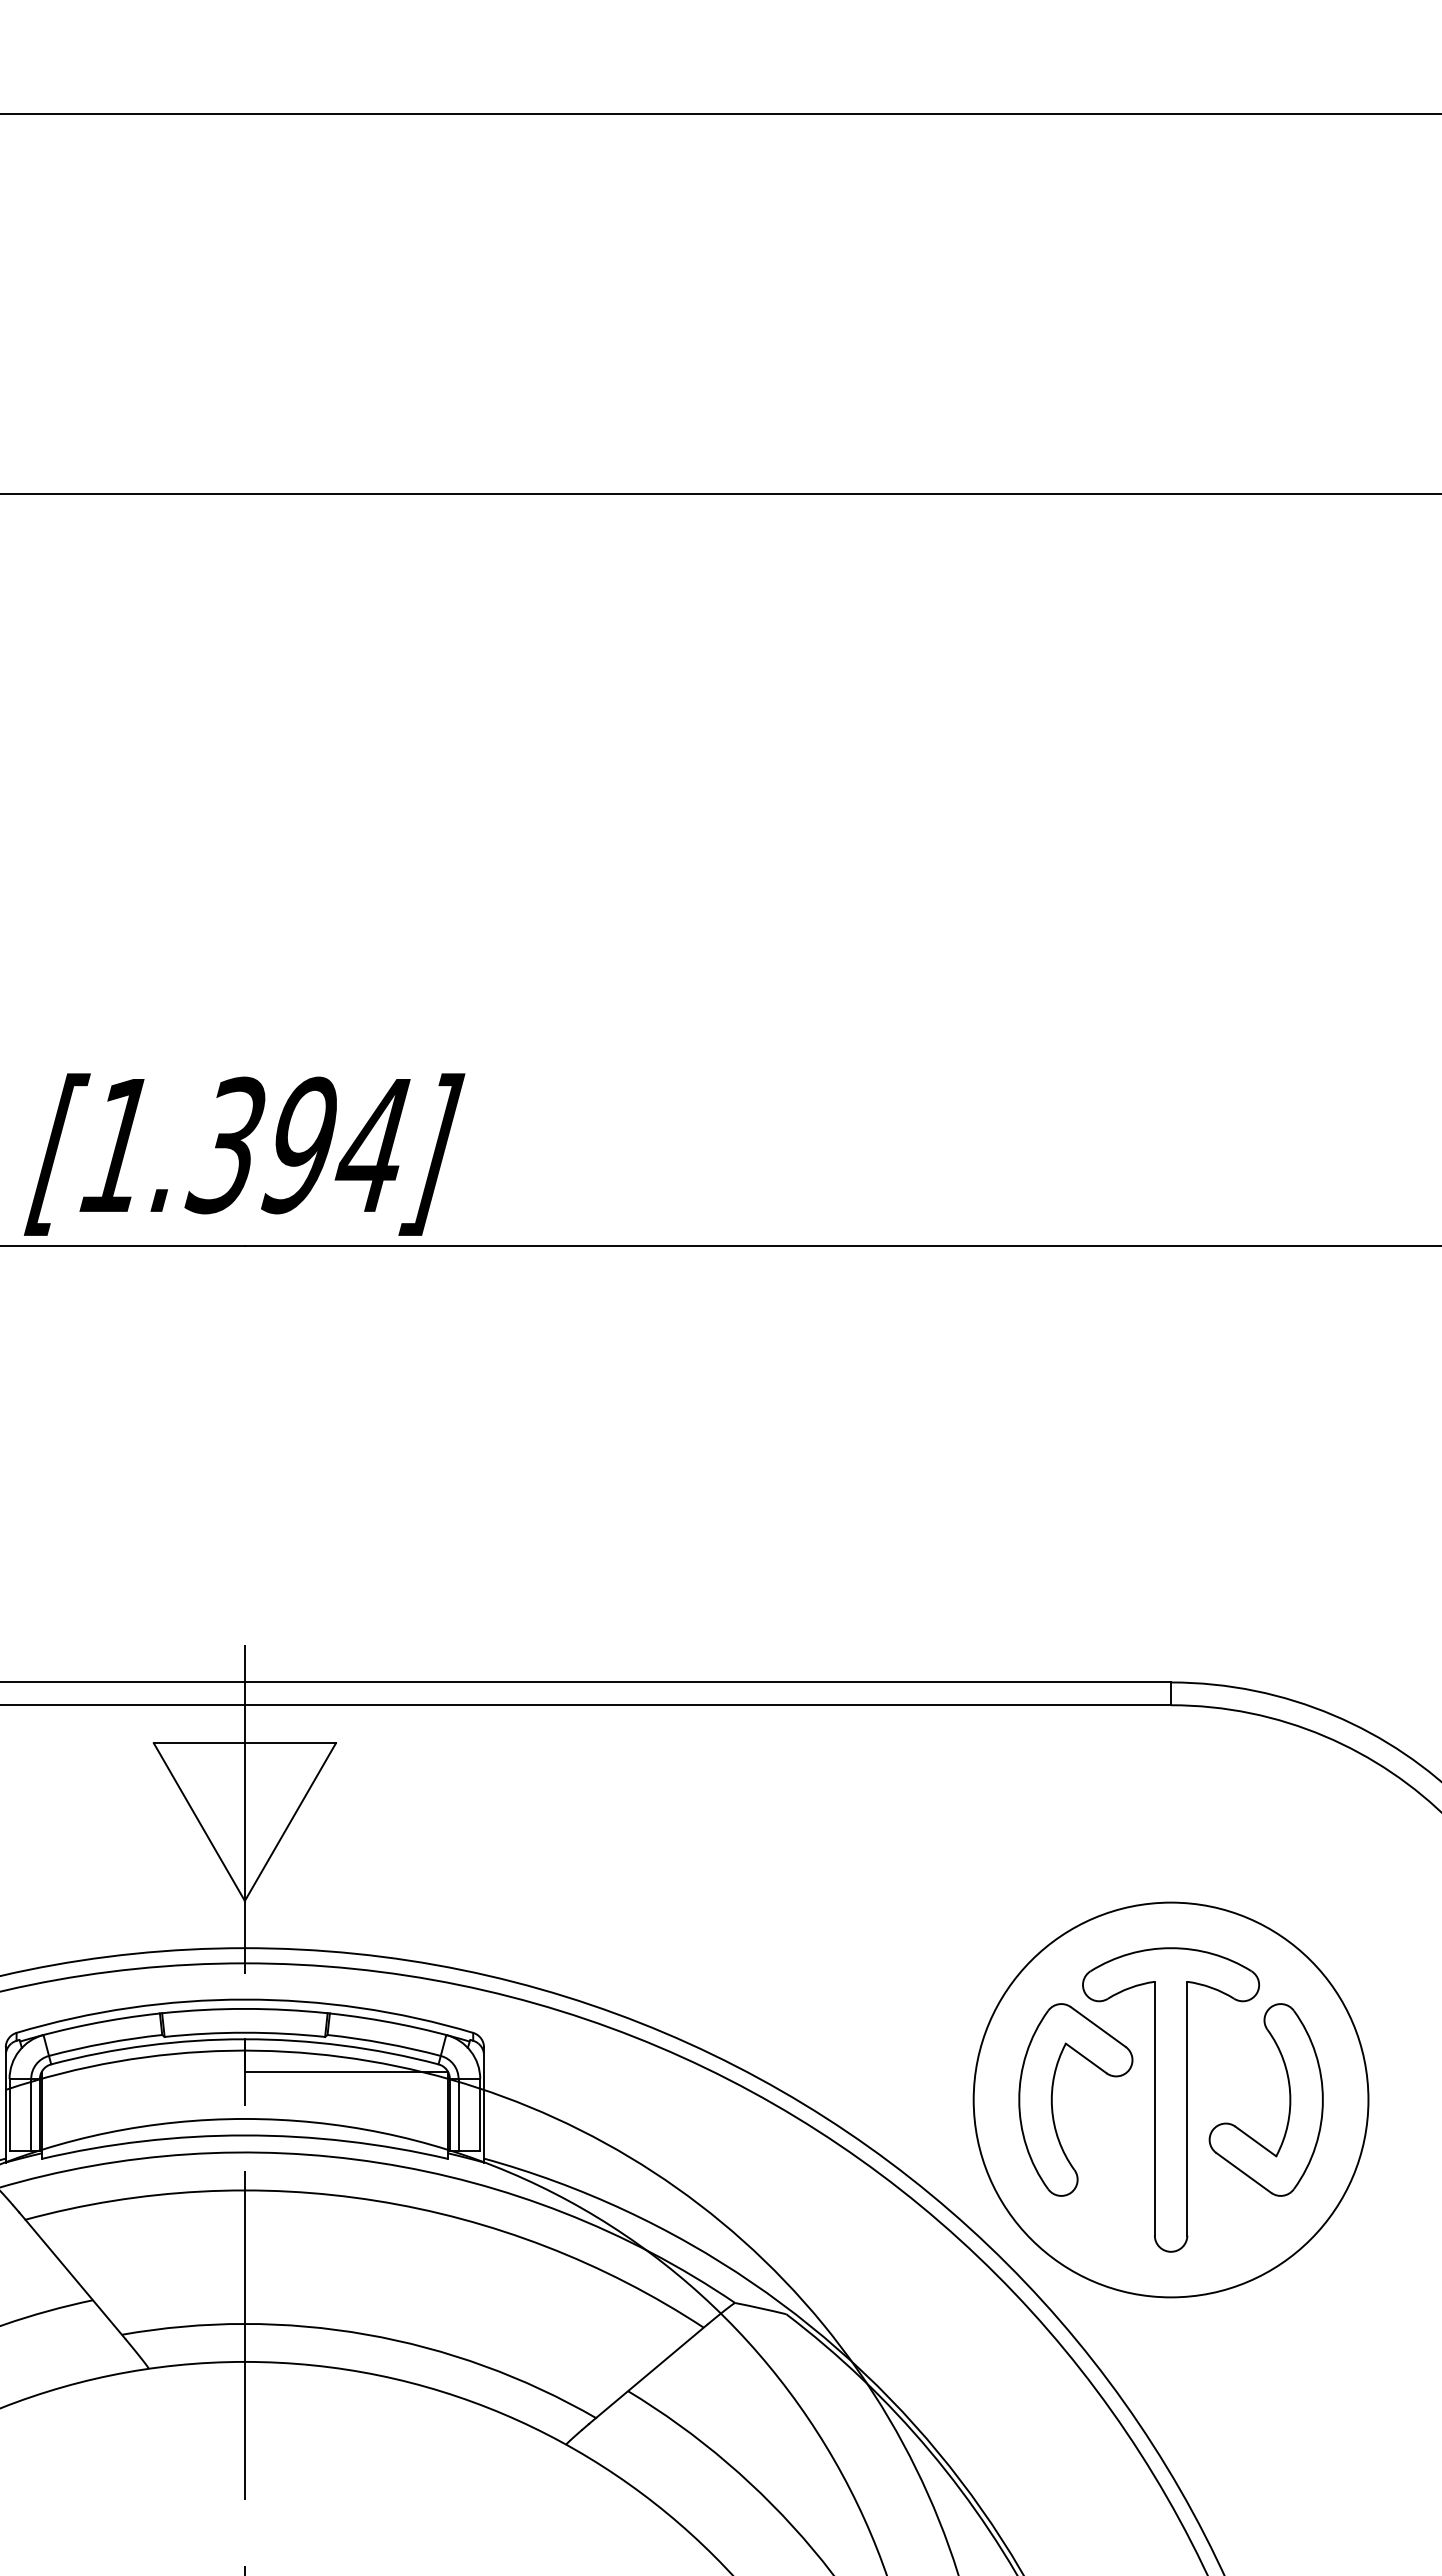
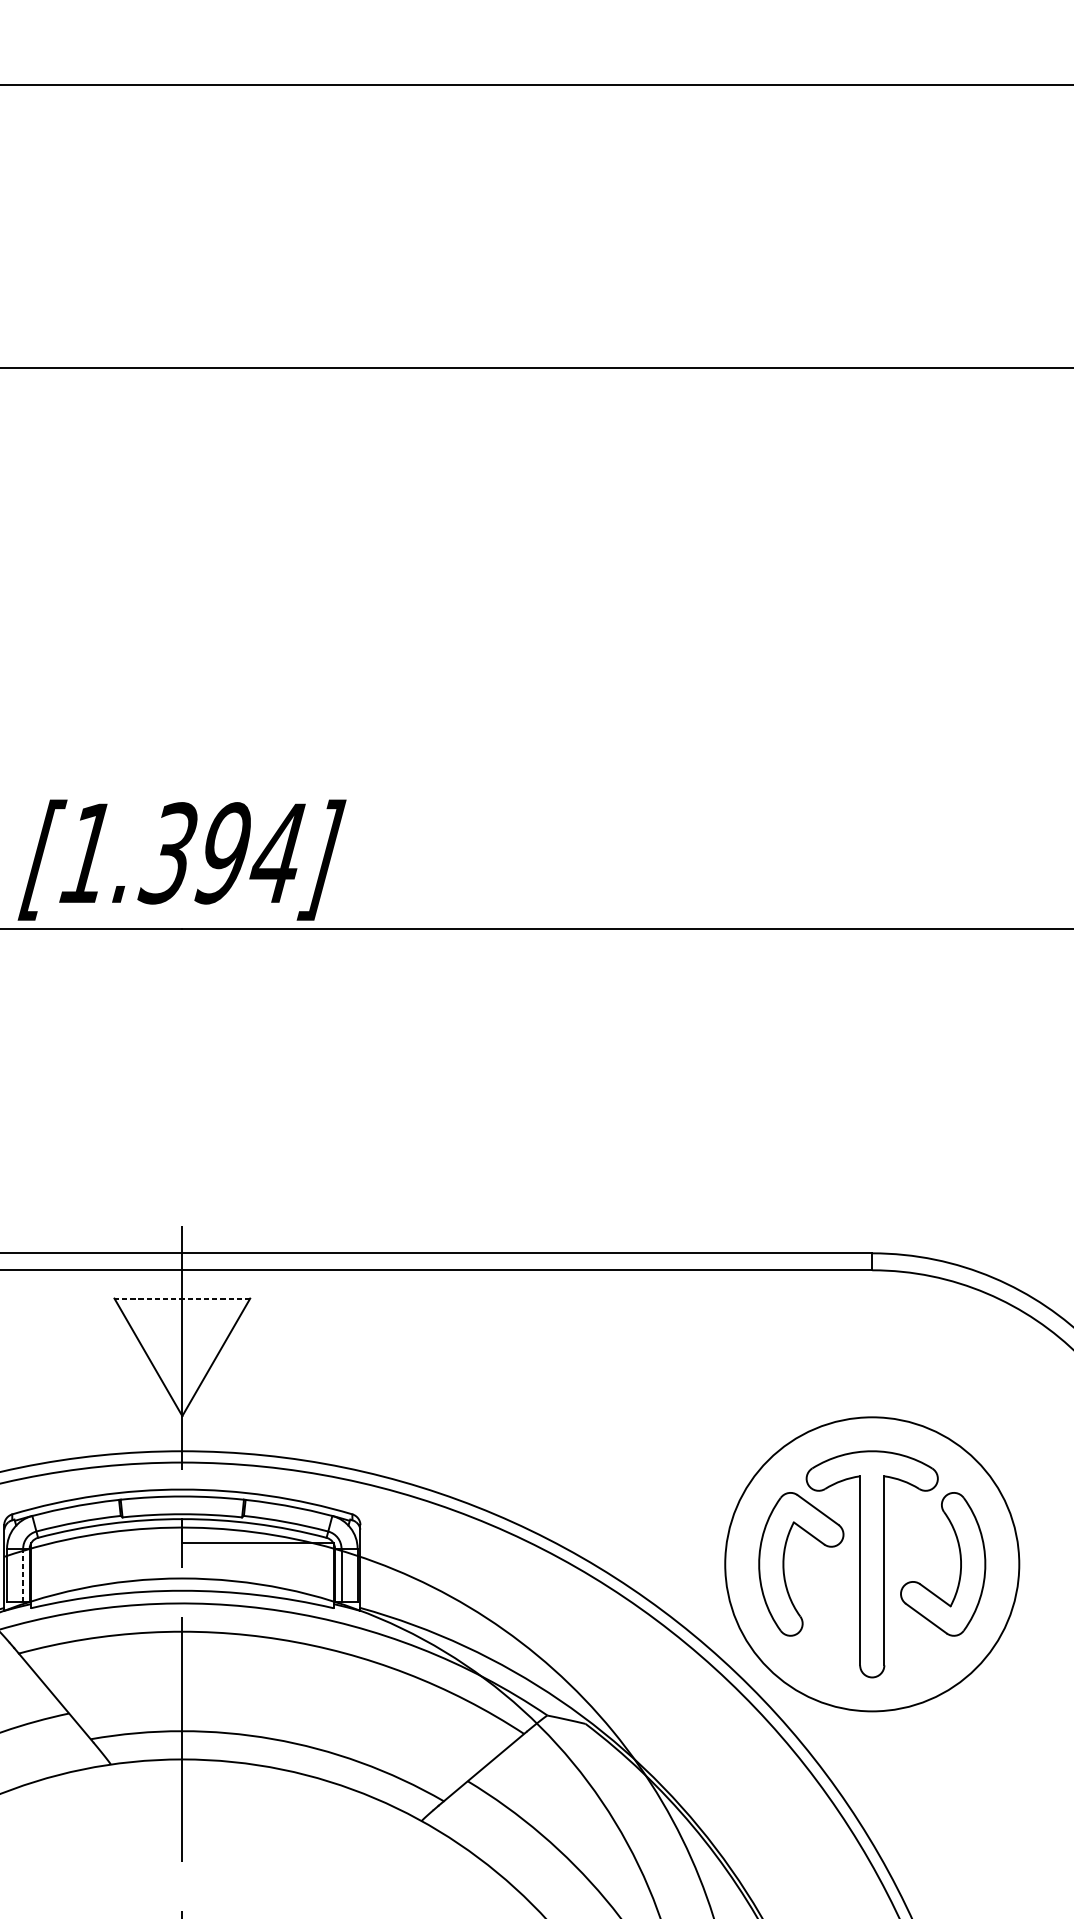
line: (244, 1743) -> (182, 1298), solid -> dashed
line: (31, 2114) -> (23, 1575), solid -> dashed

